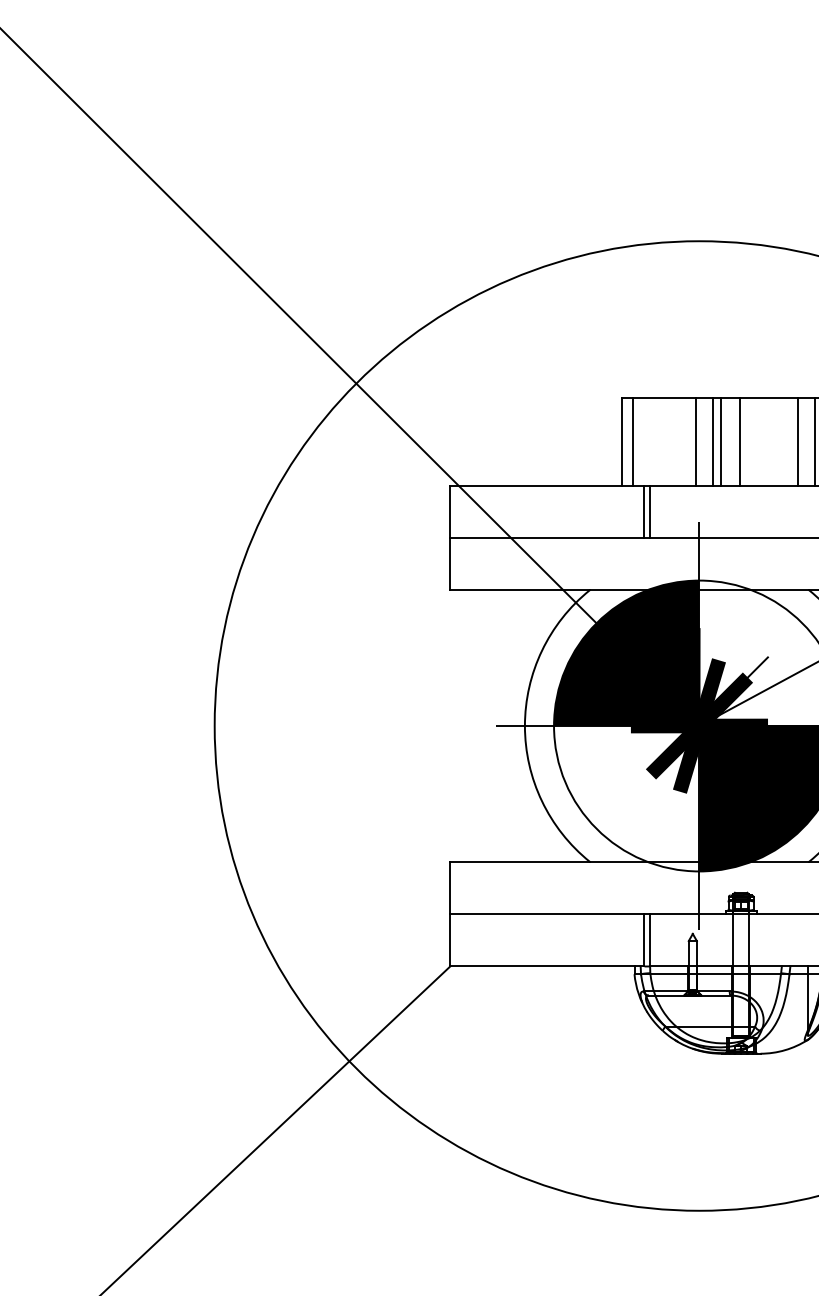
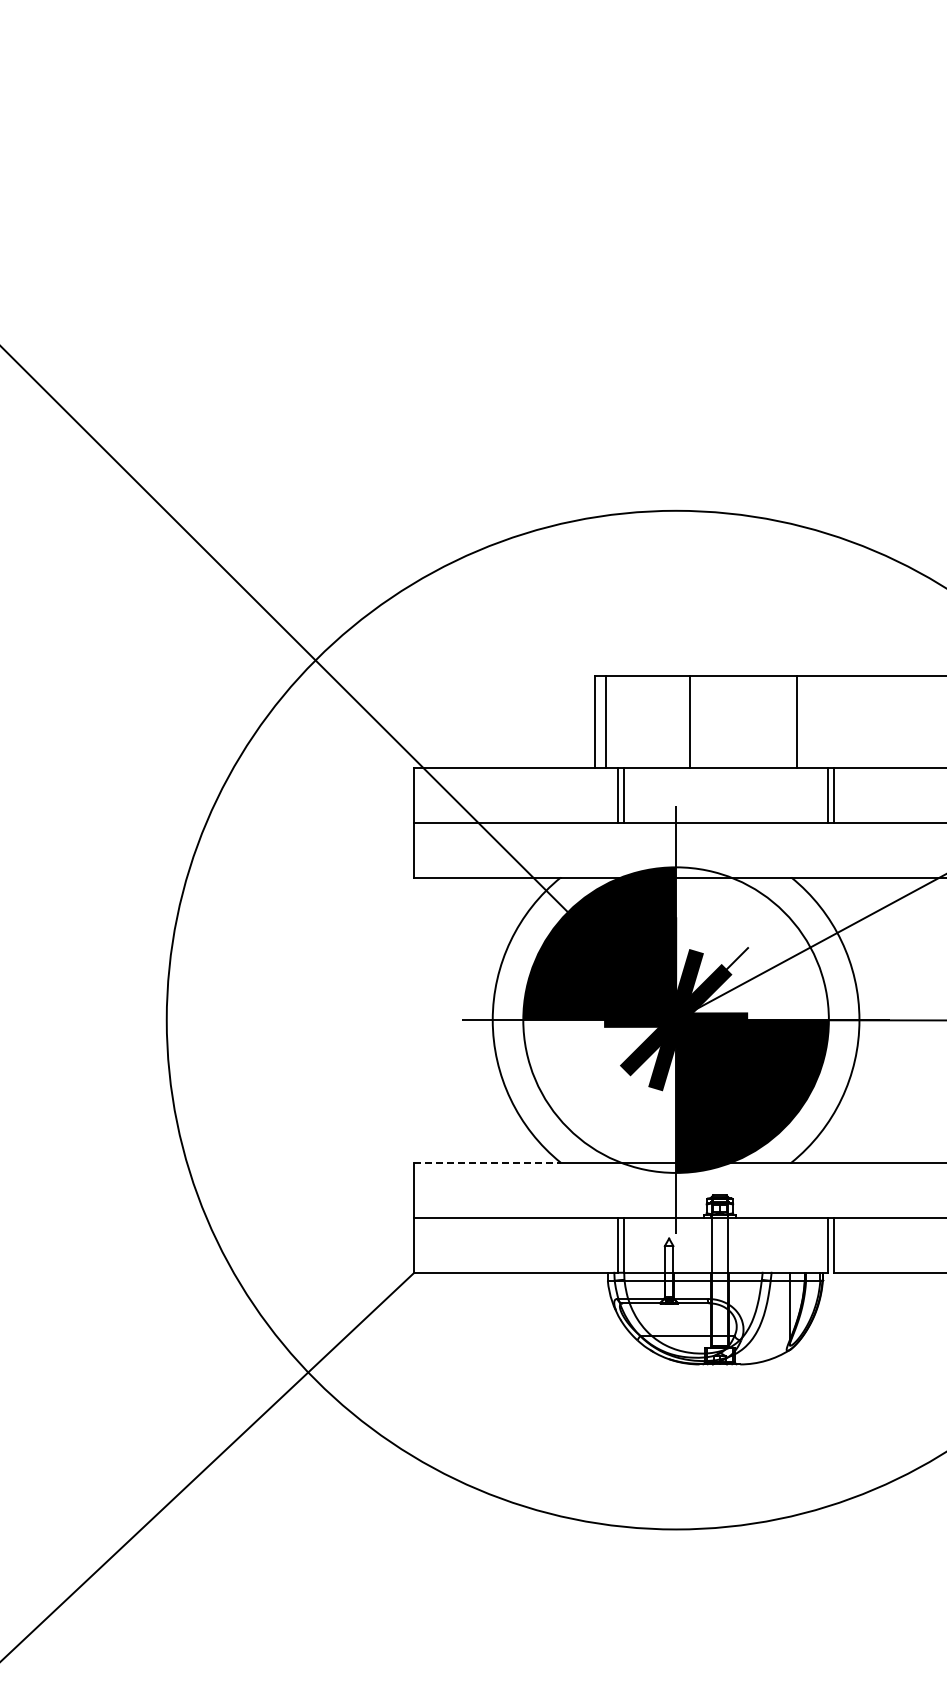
line: (696, 441) -> (672, 721), removed
line: (721, 441) -> (699, 721), removed
line: (739, 441) -> (718, 721), removed
line: (798, 441) -> (780, 721), removed
line: (520, 861) -> (488, 1162), solid -> dashed

